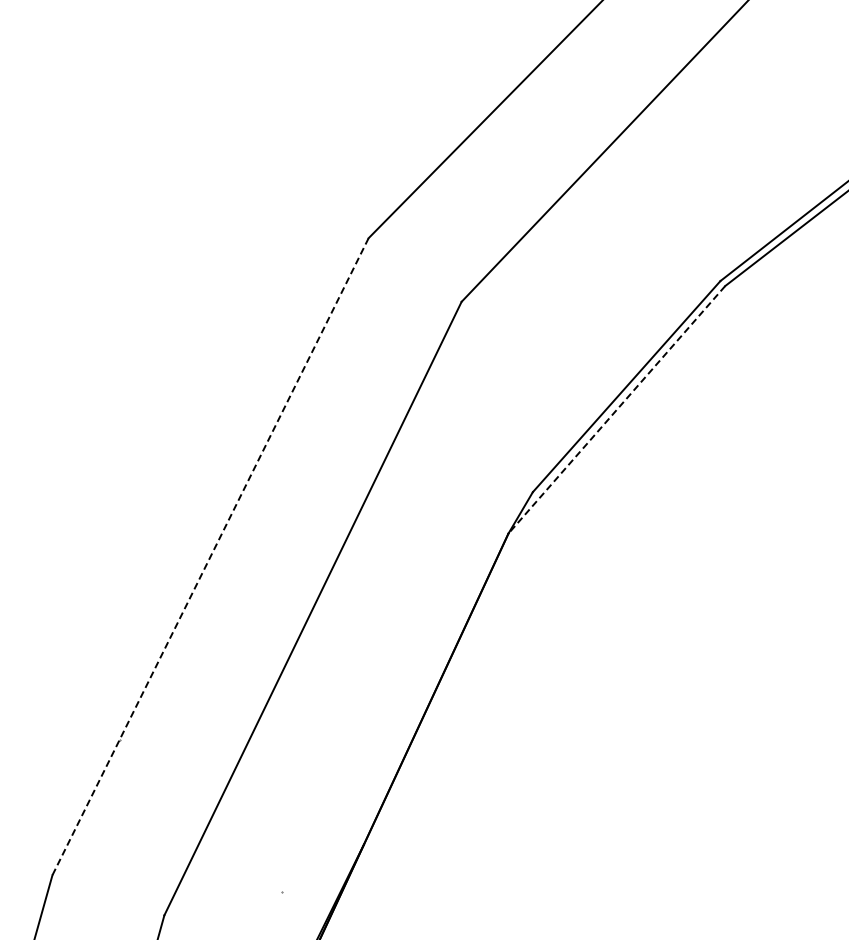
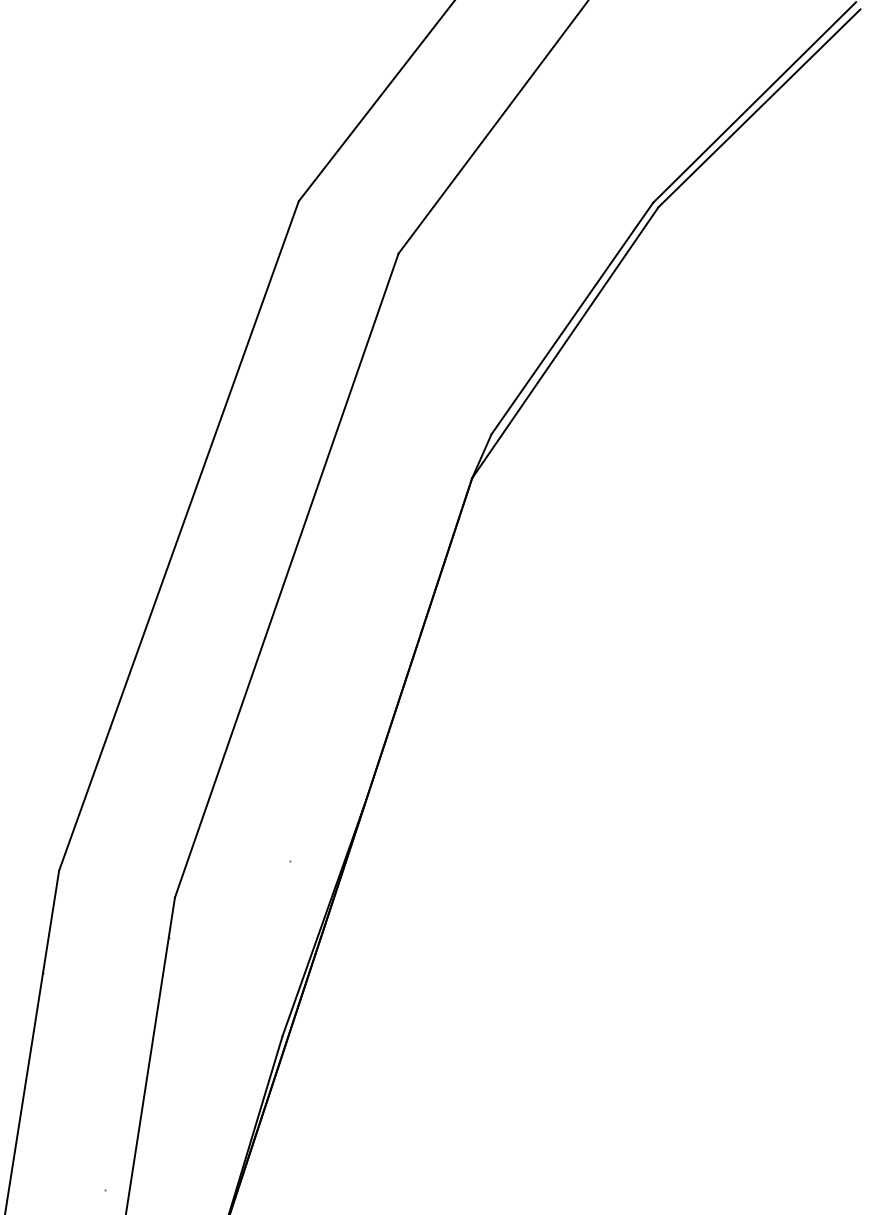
line: (617, 409) -> (565, 342), dashed -> solid
line: (210, 557) -> (178, 536), dashed -> solid

